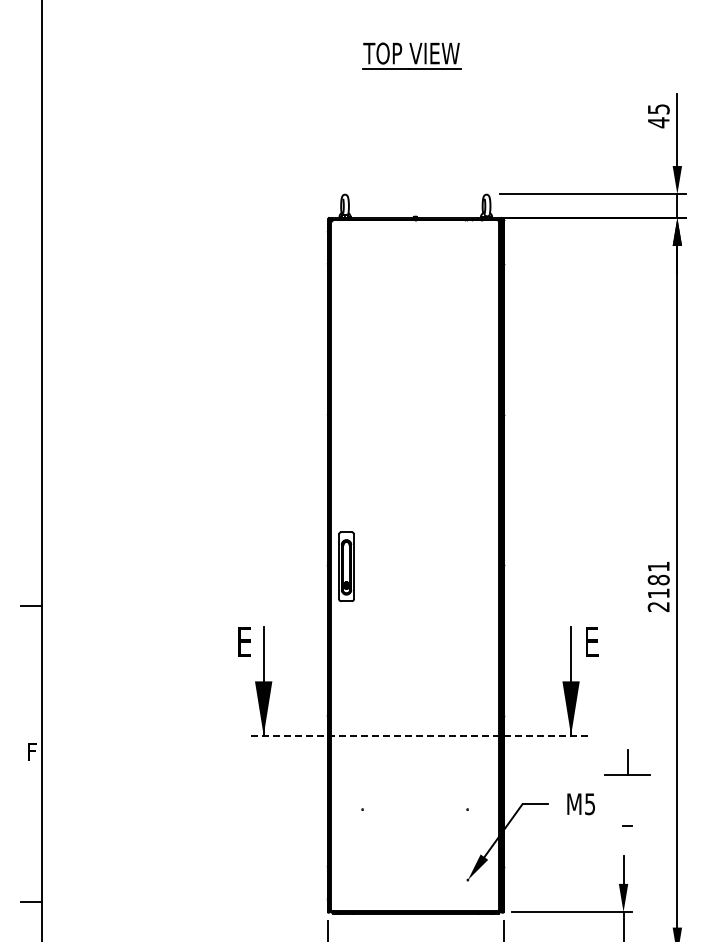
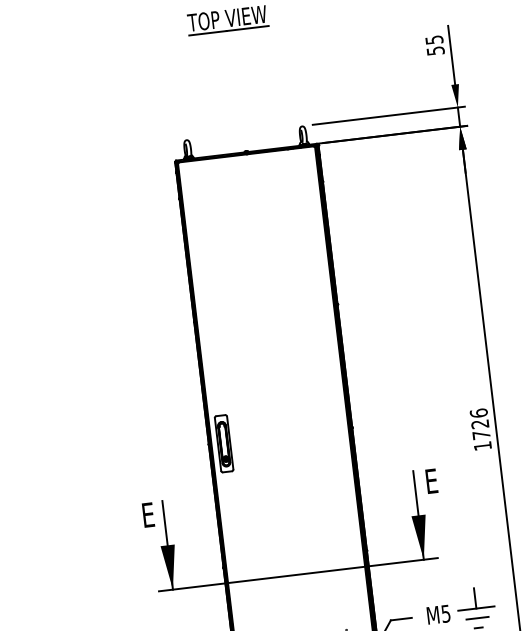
text: (658, 122) -> (435, 50), 45 -> 55
text: (658, 586) -> (480, 429), 2181 -> 1726
line: (417, 735) -> (298, 574), dashed -> solid
part: (627, 762) -> (475, 598), moved
line: (627, 814) -> (477, 618), added

